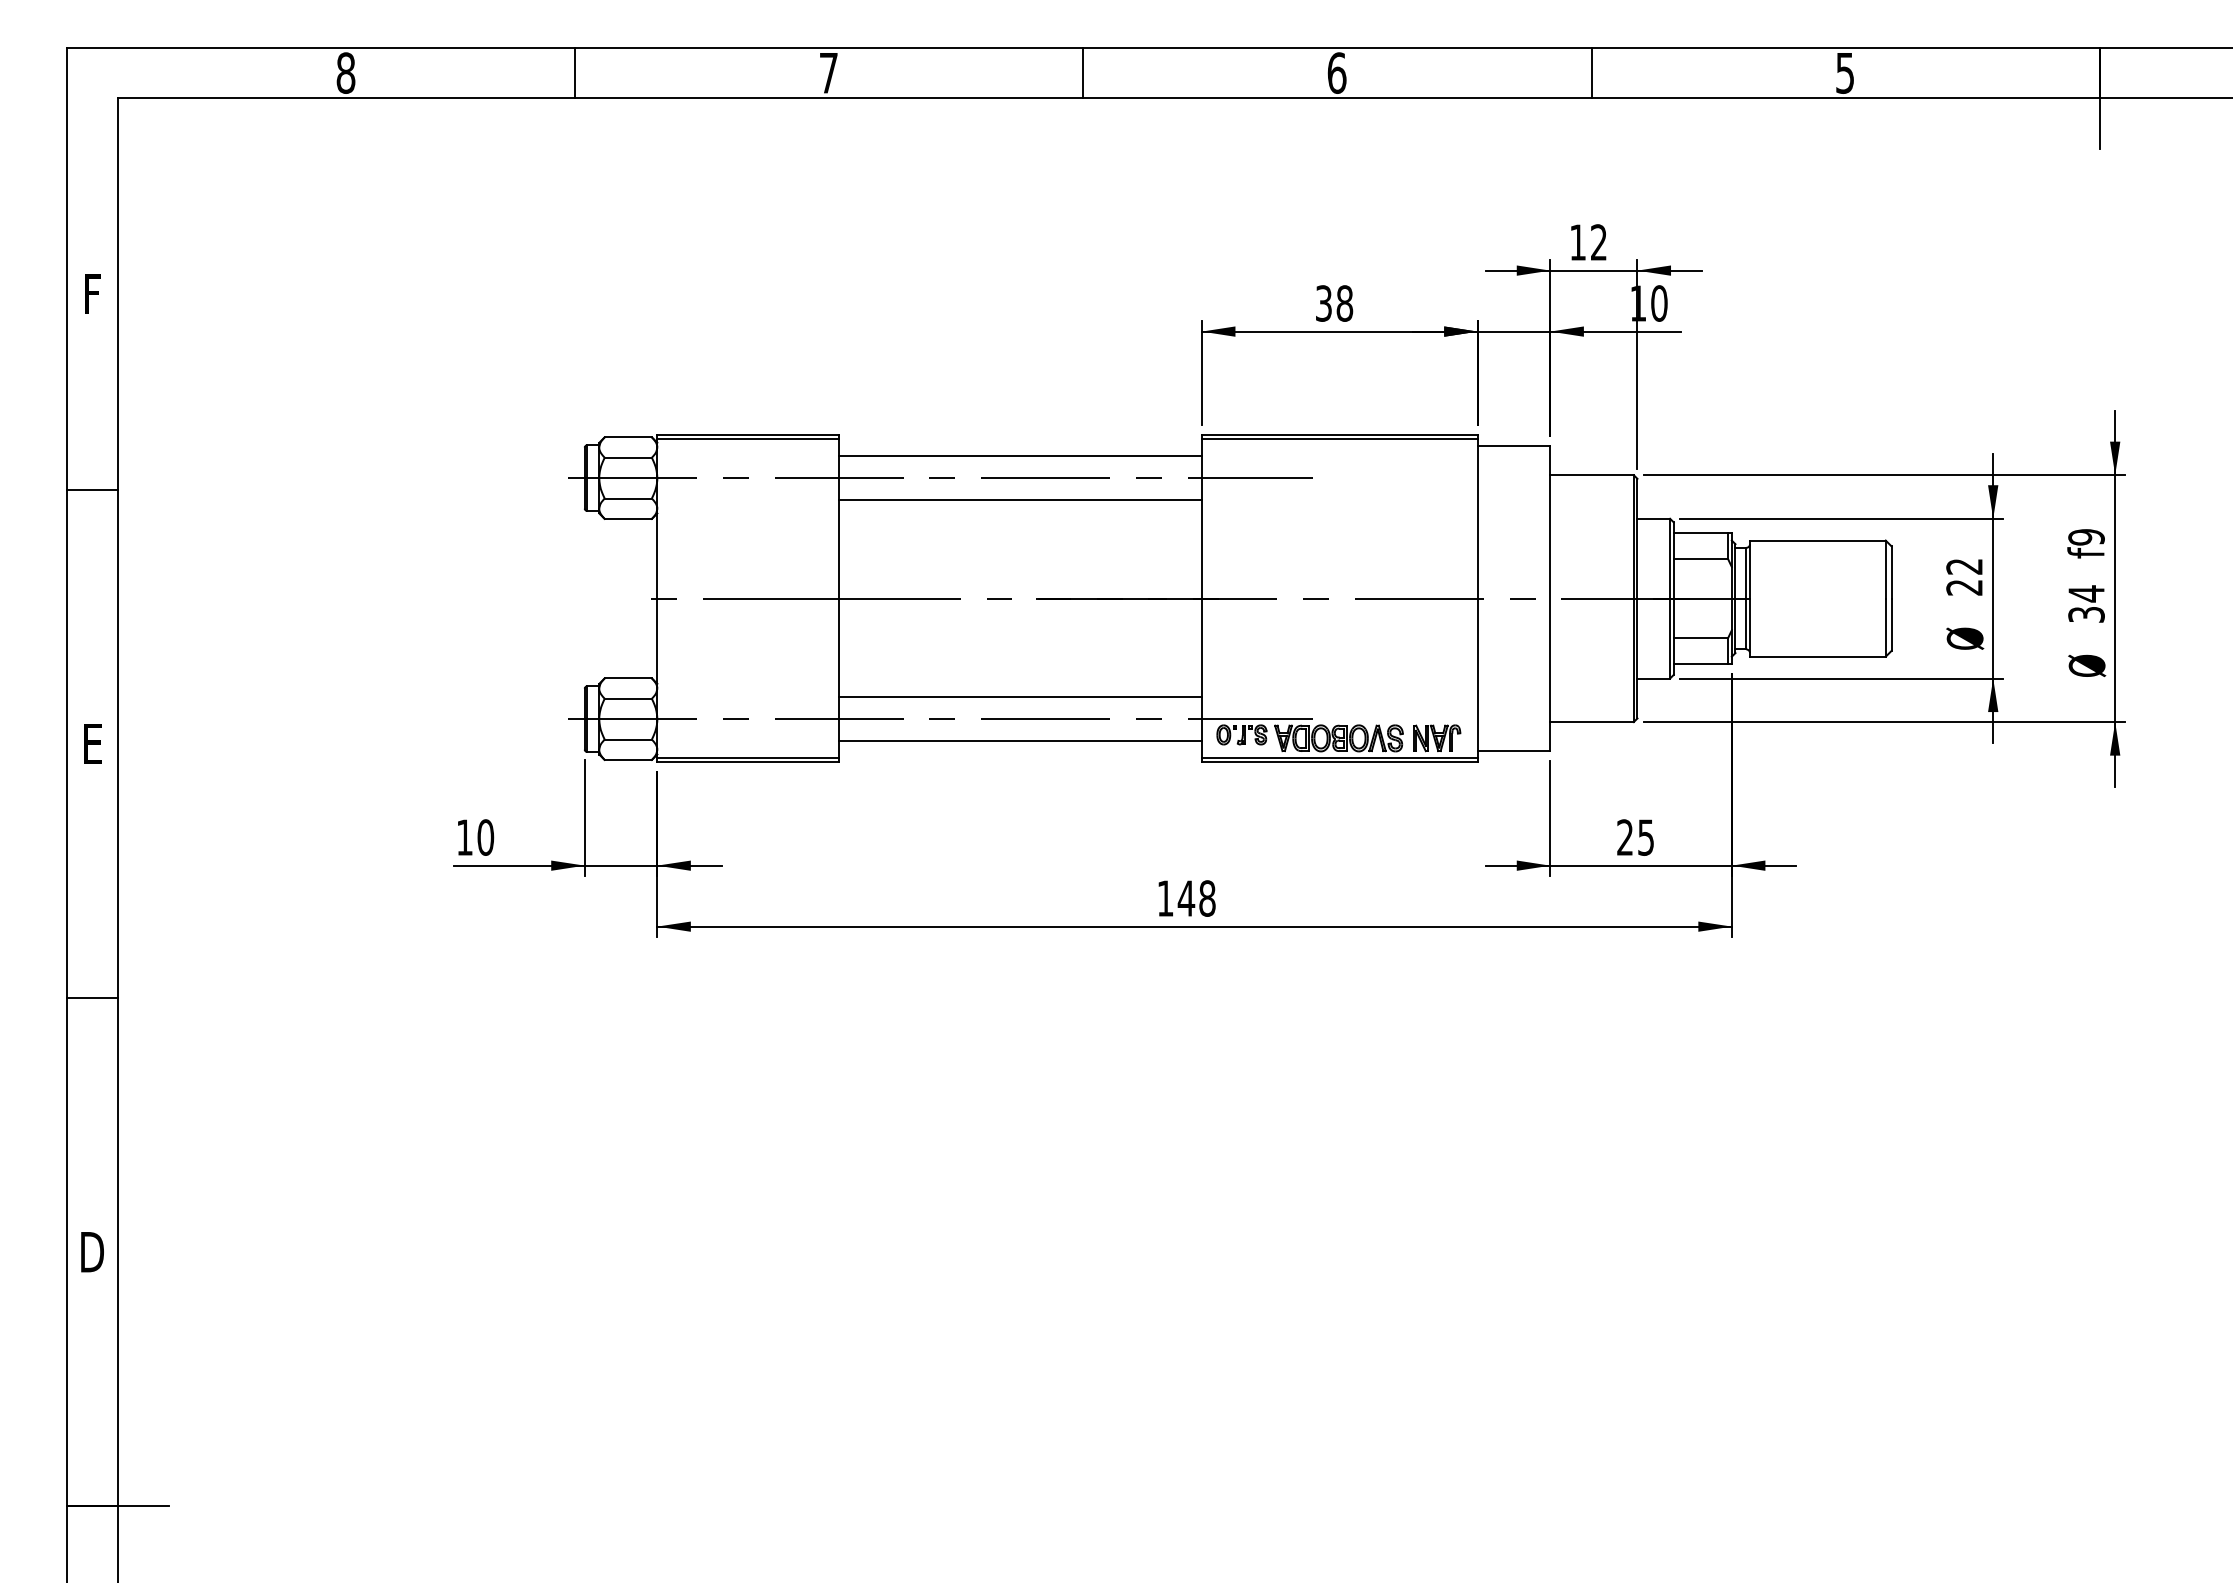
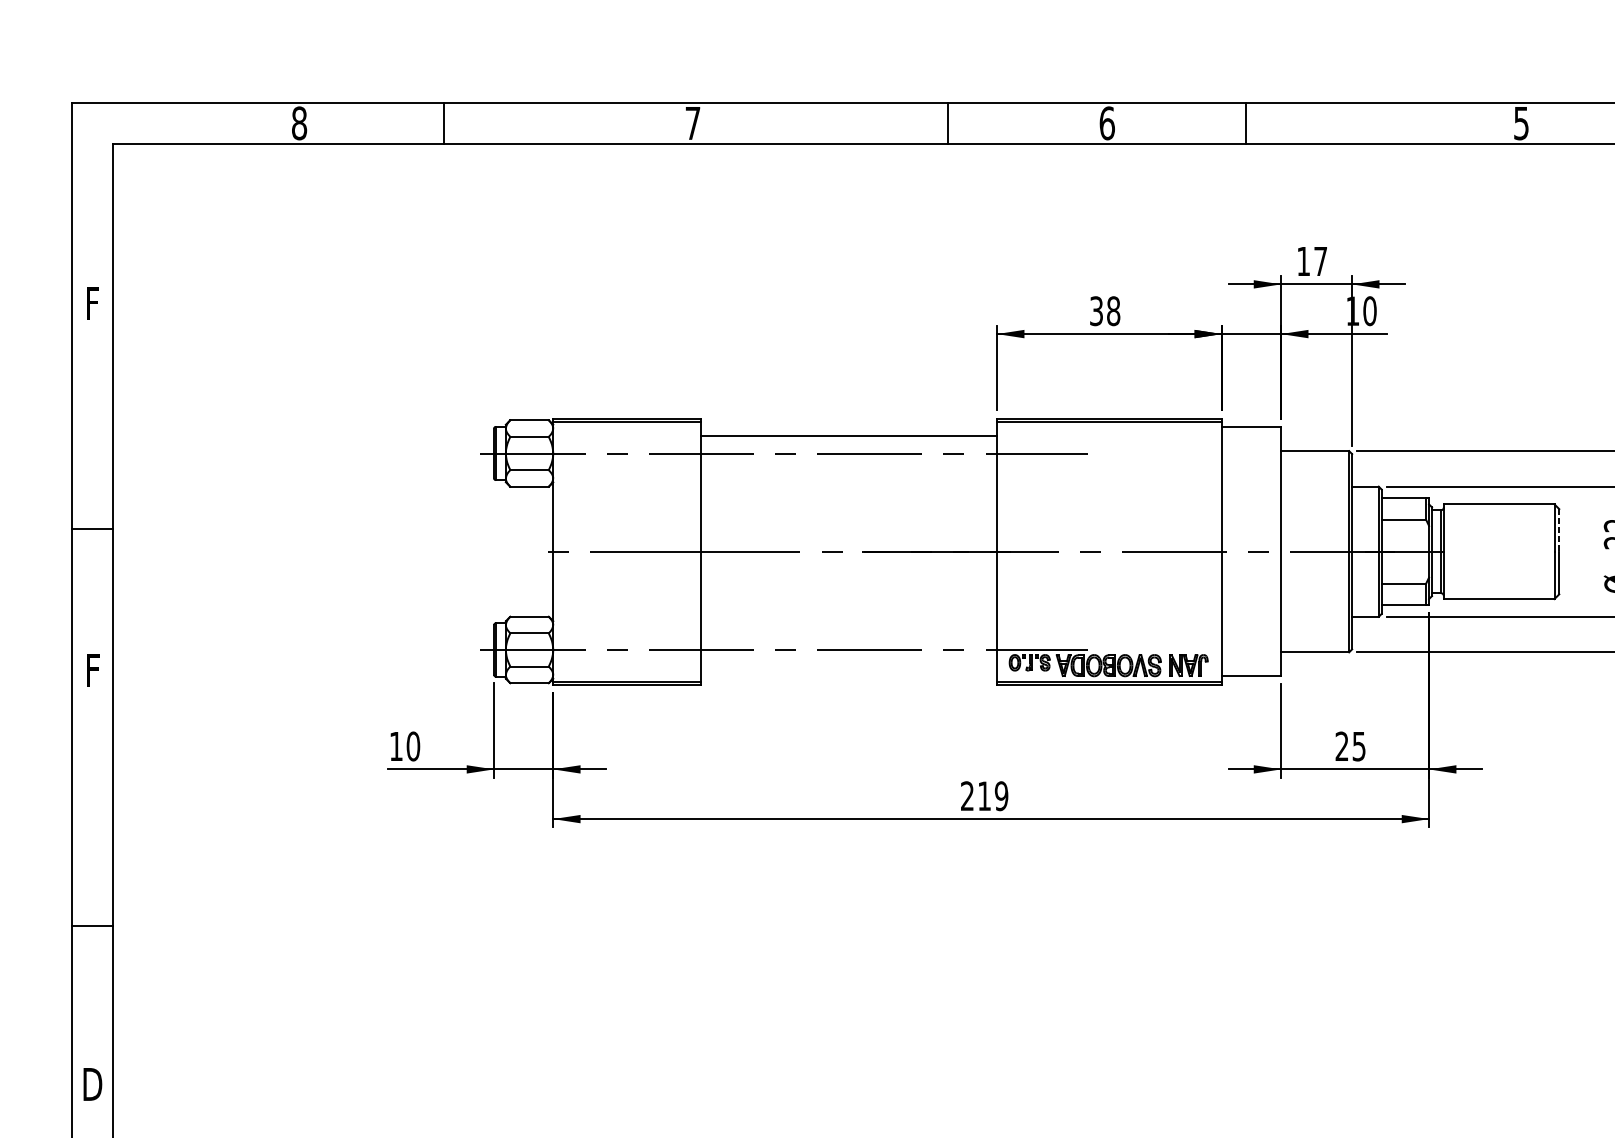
line: (575, 72) -> (444, 122), moved
line: (1083, 72) -> (947, 122), moved
line: (1591, 72) -> (1246, 122), moved
text: (1598, 242) -> (1320, 261), 12 -> 17
line: (91, 489) -> (92, 528), moved
line: (1019, 499) -> (848, 470), removed
line: (1891, 573) -> (1559, 531), solid -> dashed
line: (1019, 697) -> (848, 632), removed
line: (1019, 740) -> (848, 667), removed
text: (92, 743) -> (92, 669), E -> F
text: (1186, 898) -> (984, 796), 148 -> 219
line: (91, 997) -> (92, 925), moved

